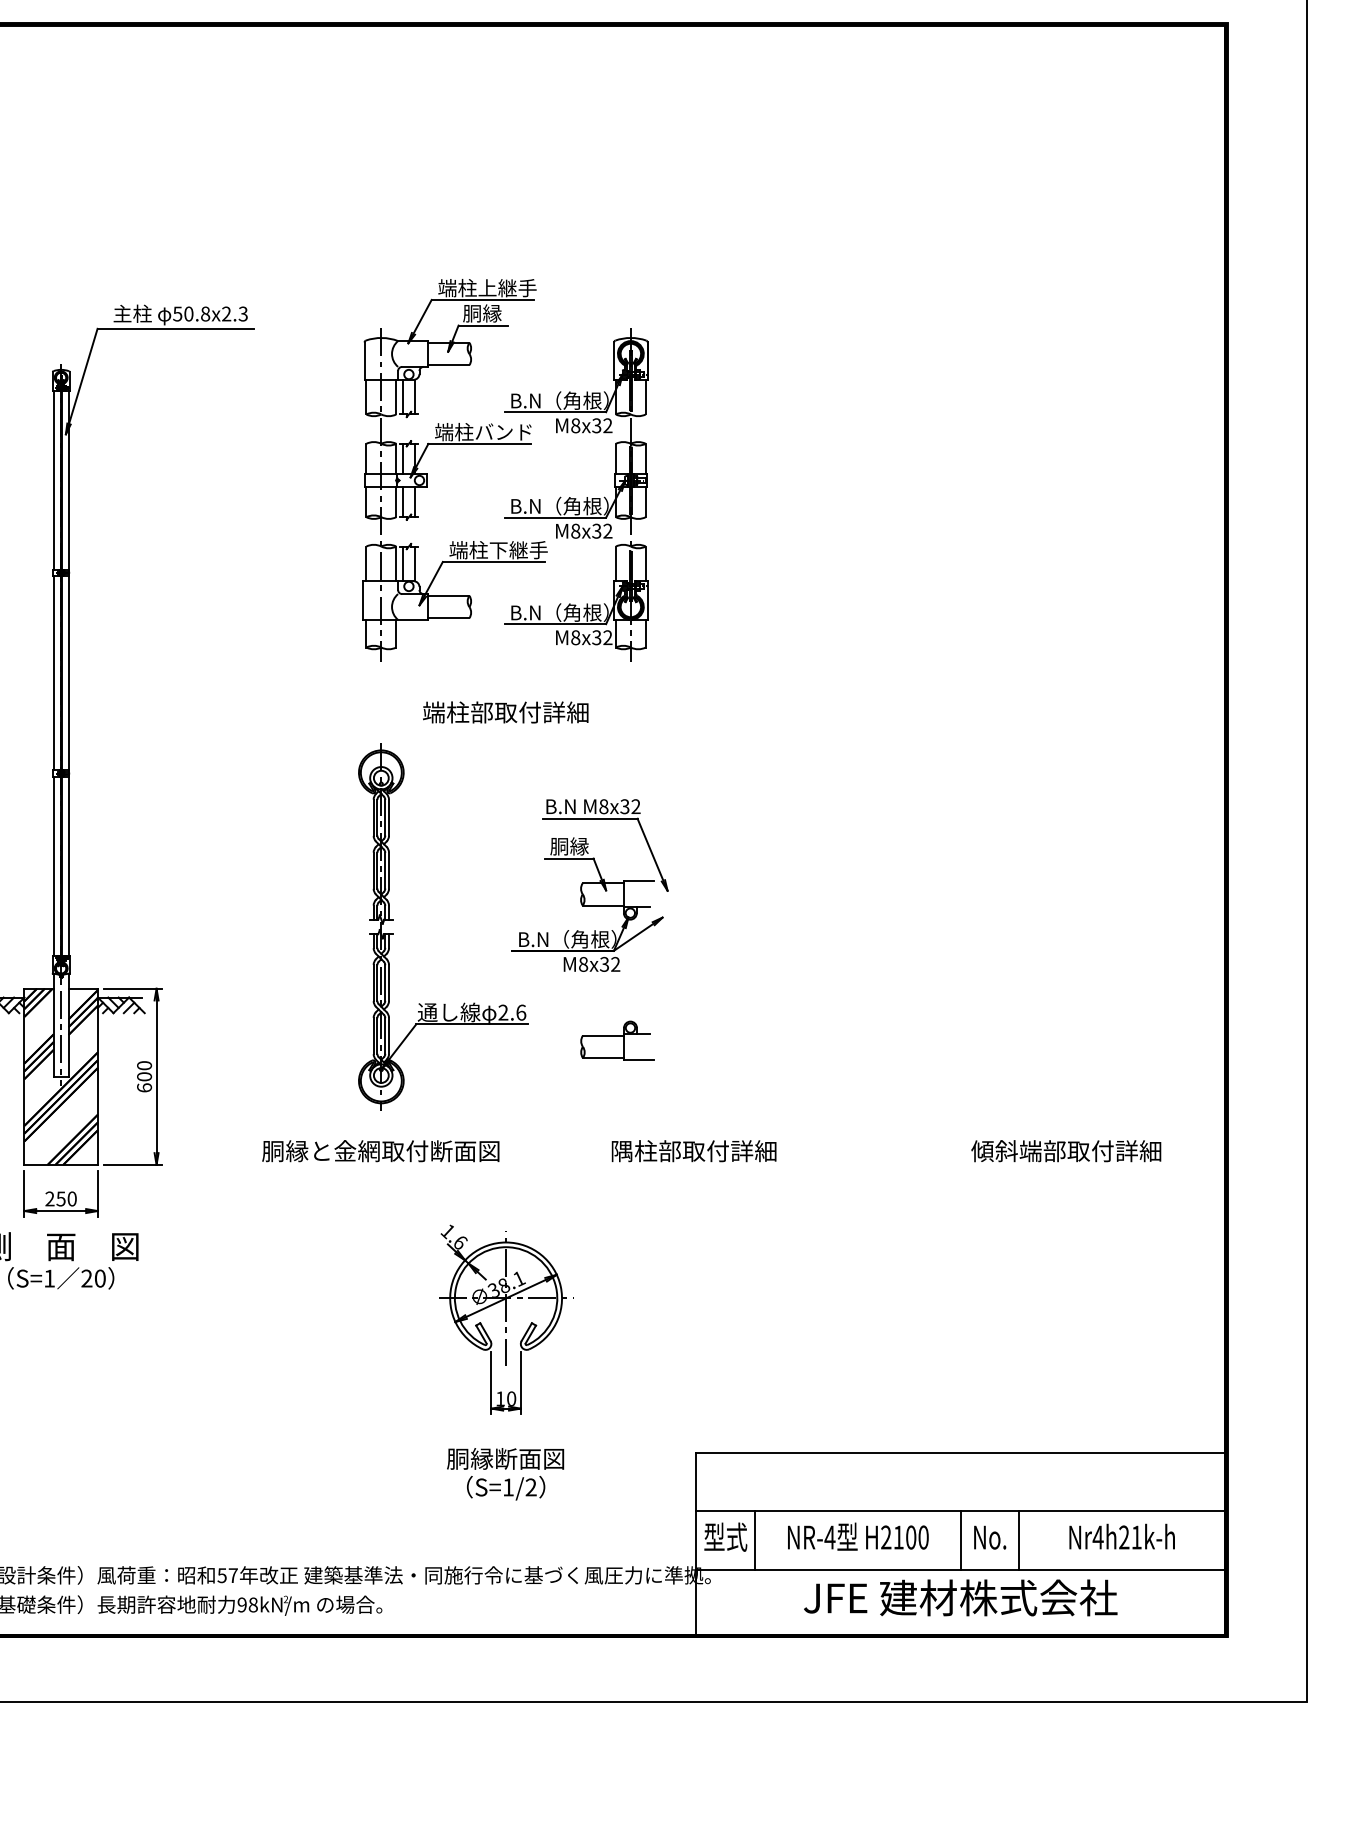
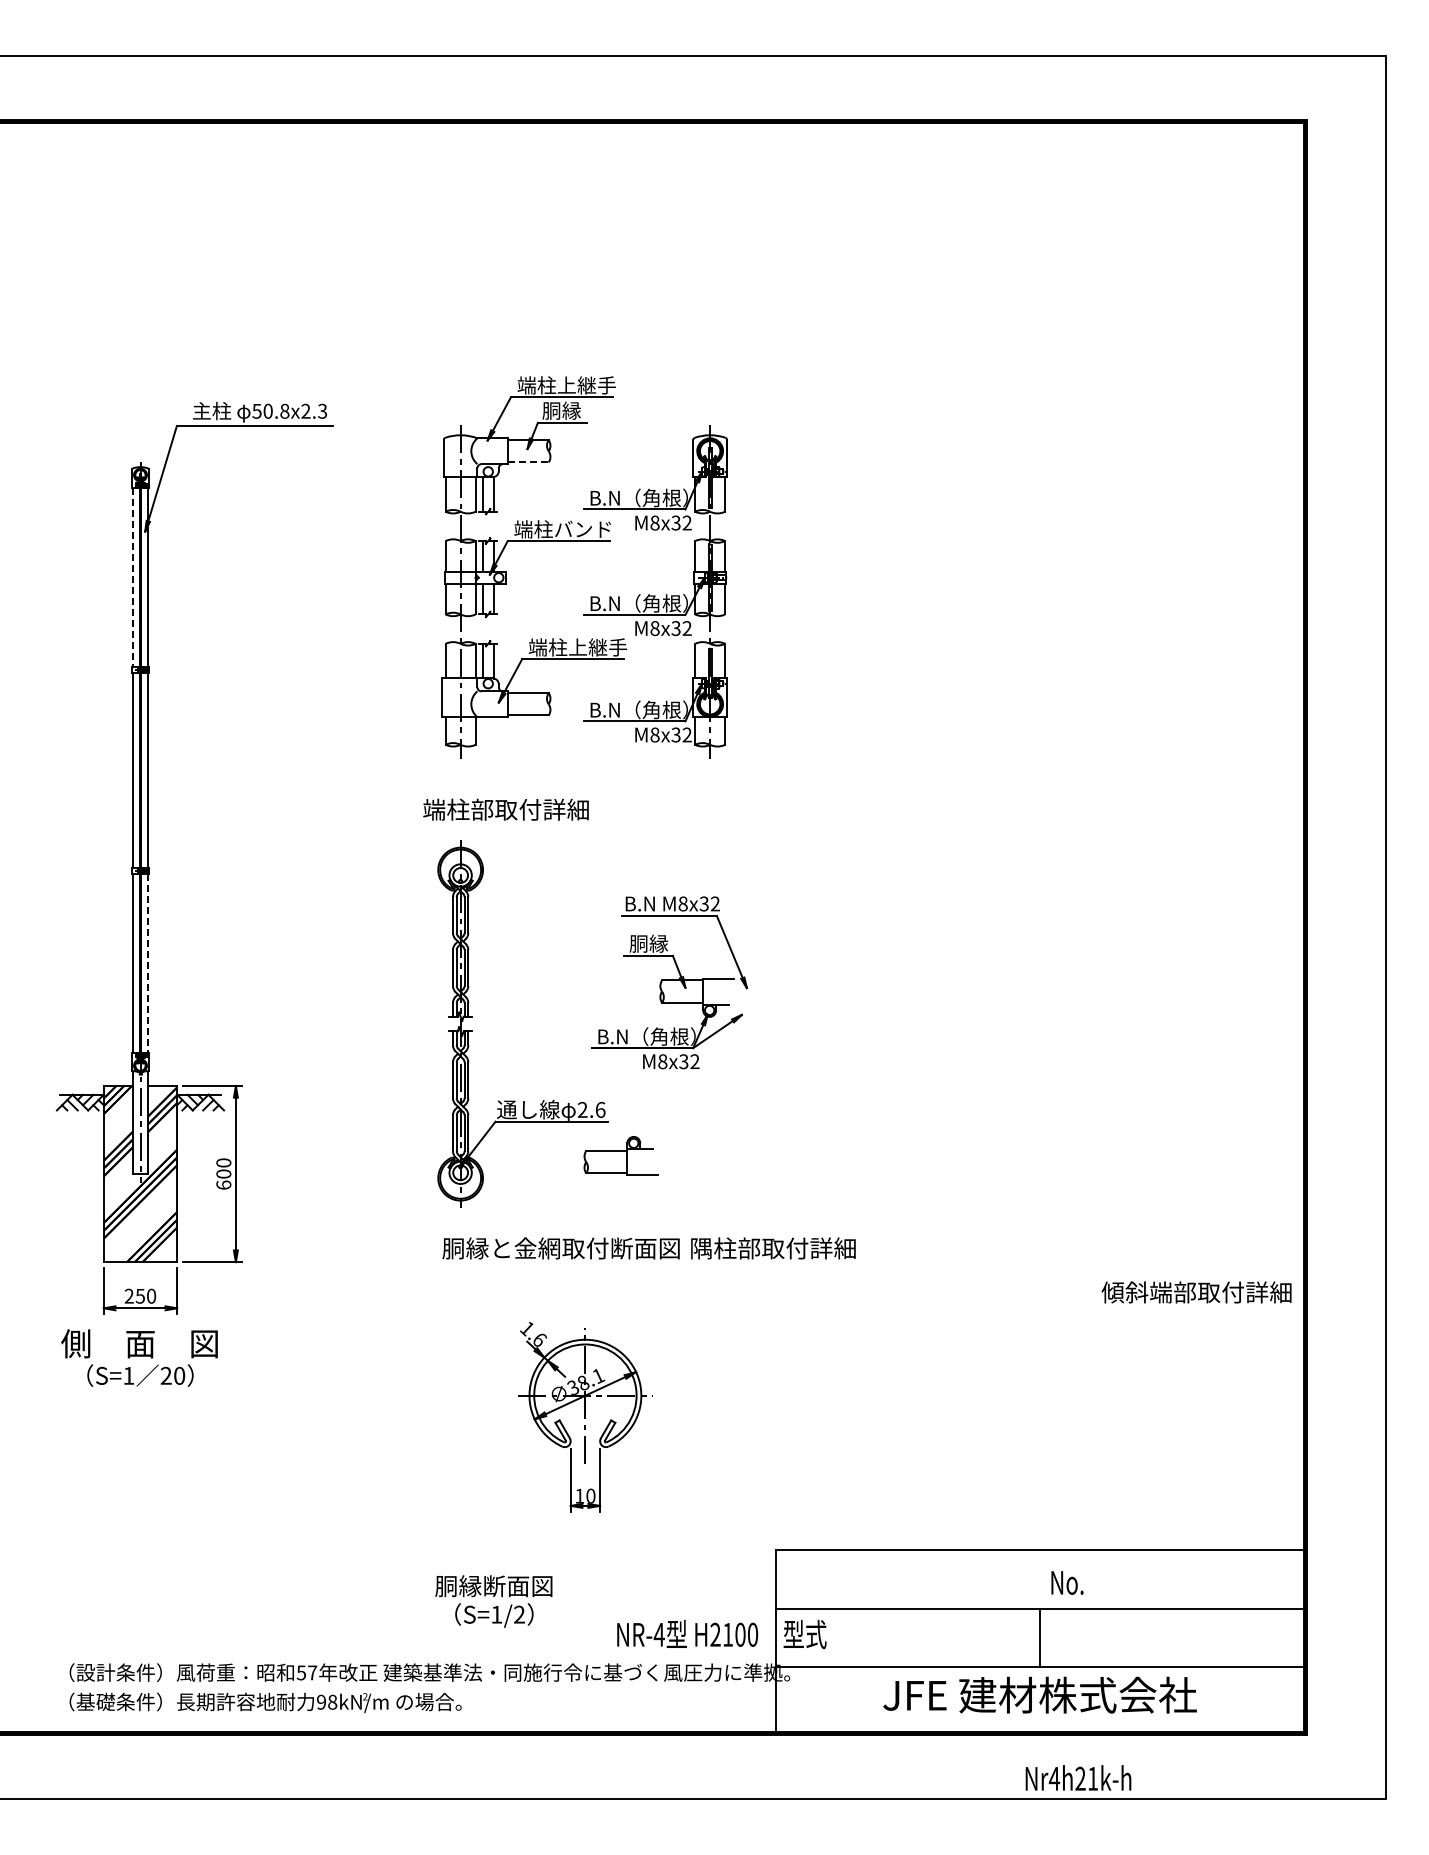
line: (449, 365) -> (528, 462), solid -> dashed
line: (54, 481) -> (133, 578), solid -> dashed
text: (498, 550) -> (577, 647), 端柱下継手 -> 端柱上継手
text: (505, 712) -> (505, 809), moved
line: (68, 866) -> (147, 963), solid -> dashed
part: (617, 1040) -> (620, 1155), moved
text: (380, 1151) -> (560, 1248), moved
text: (1066, 1151) -> (1196, 1292), moved
text: (505, 1474) -> (493, 1601), moved
text: (858, 1536) -> (687, 1633), moved
text: (1122, 1536) -> (1078, 1777), moved
text: (990, 1537) -> (1067, 1582), moved
line: (755, 1540) -> (834, 1637), removed
line: (1019, 1540) -> (1098, 1637), removed

